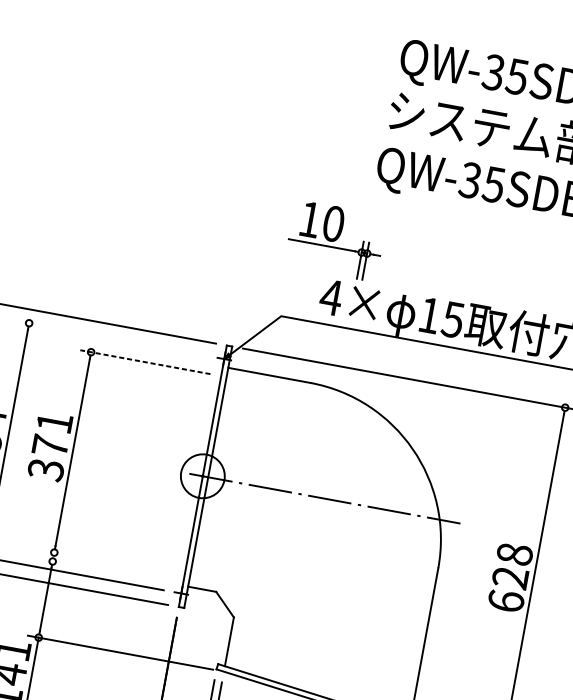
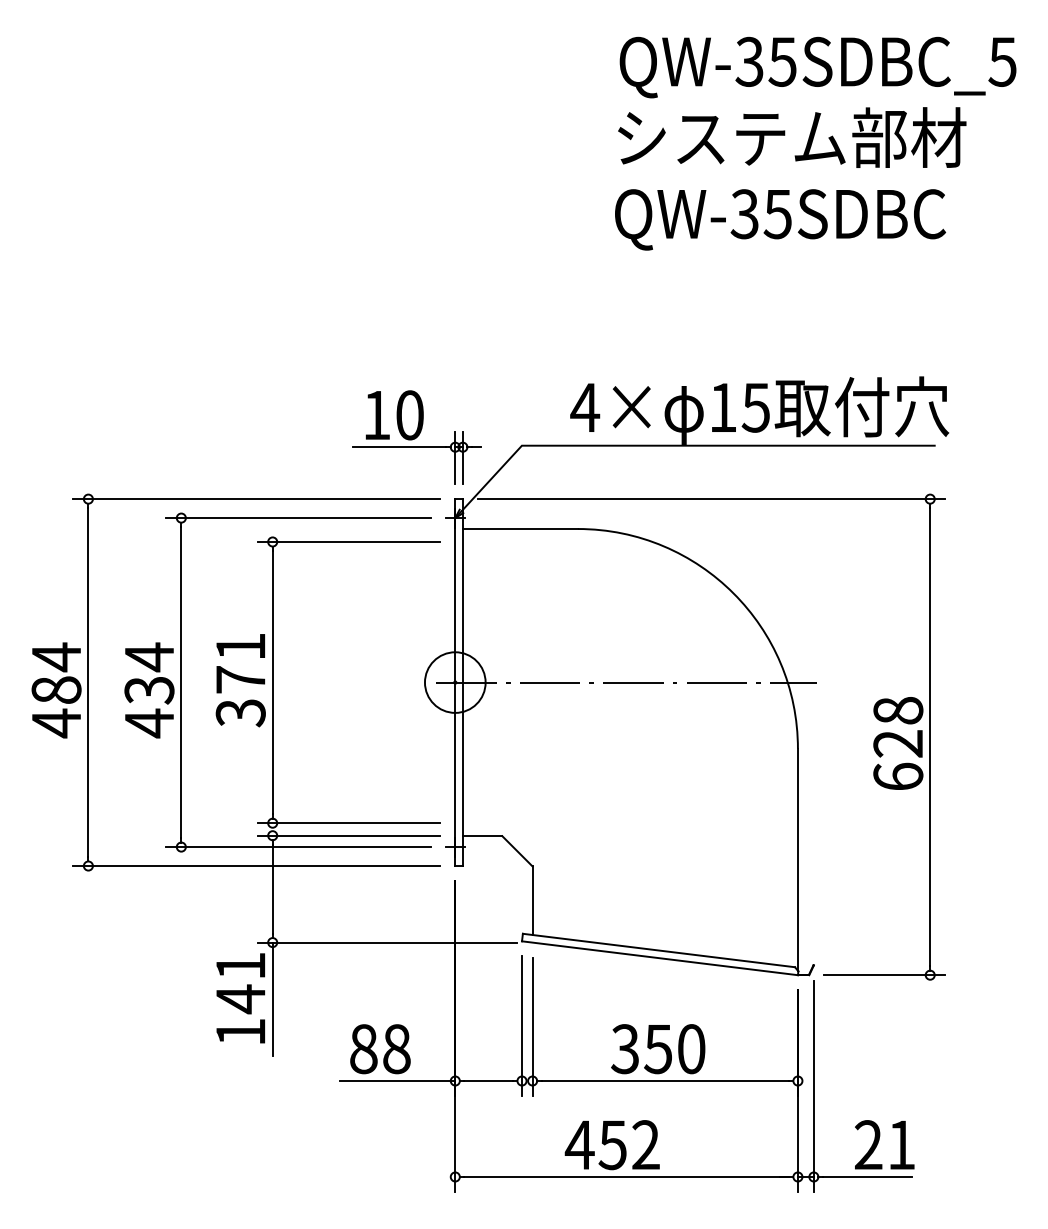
part: (335, 240) -> (416, 437), moved
line: (112, 338) -> (298, 518), added
line: (145, 361) -> (348, 541), dashed -> solid
line: (108, 562) -> (348, 823), added
line: (106, 571) -> (348, 835), added

